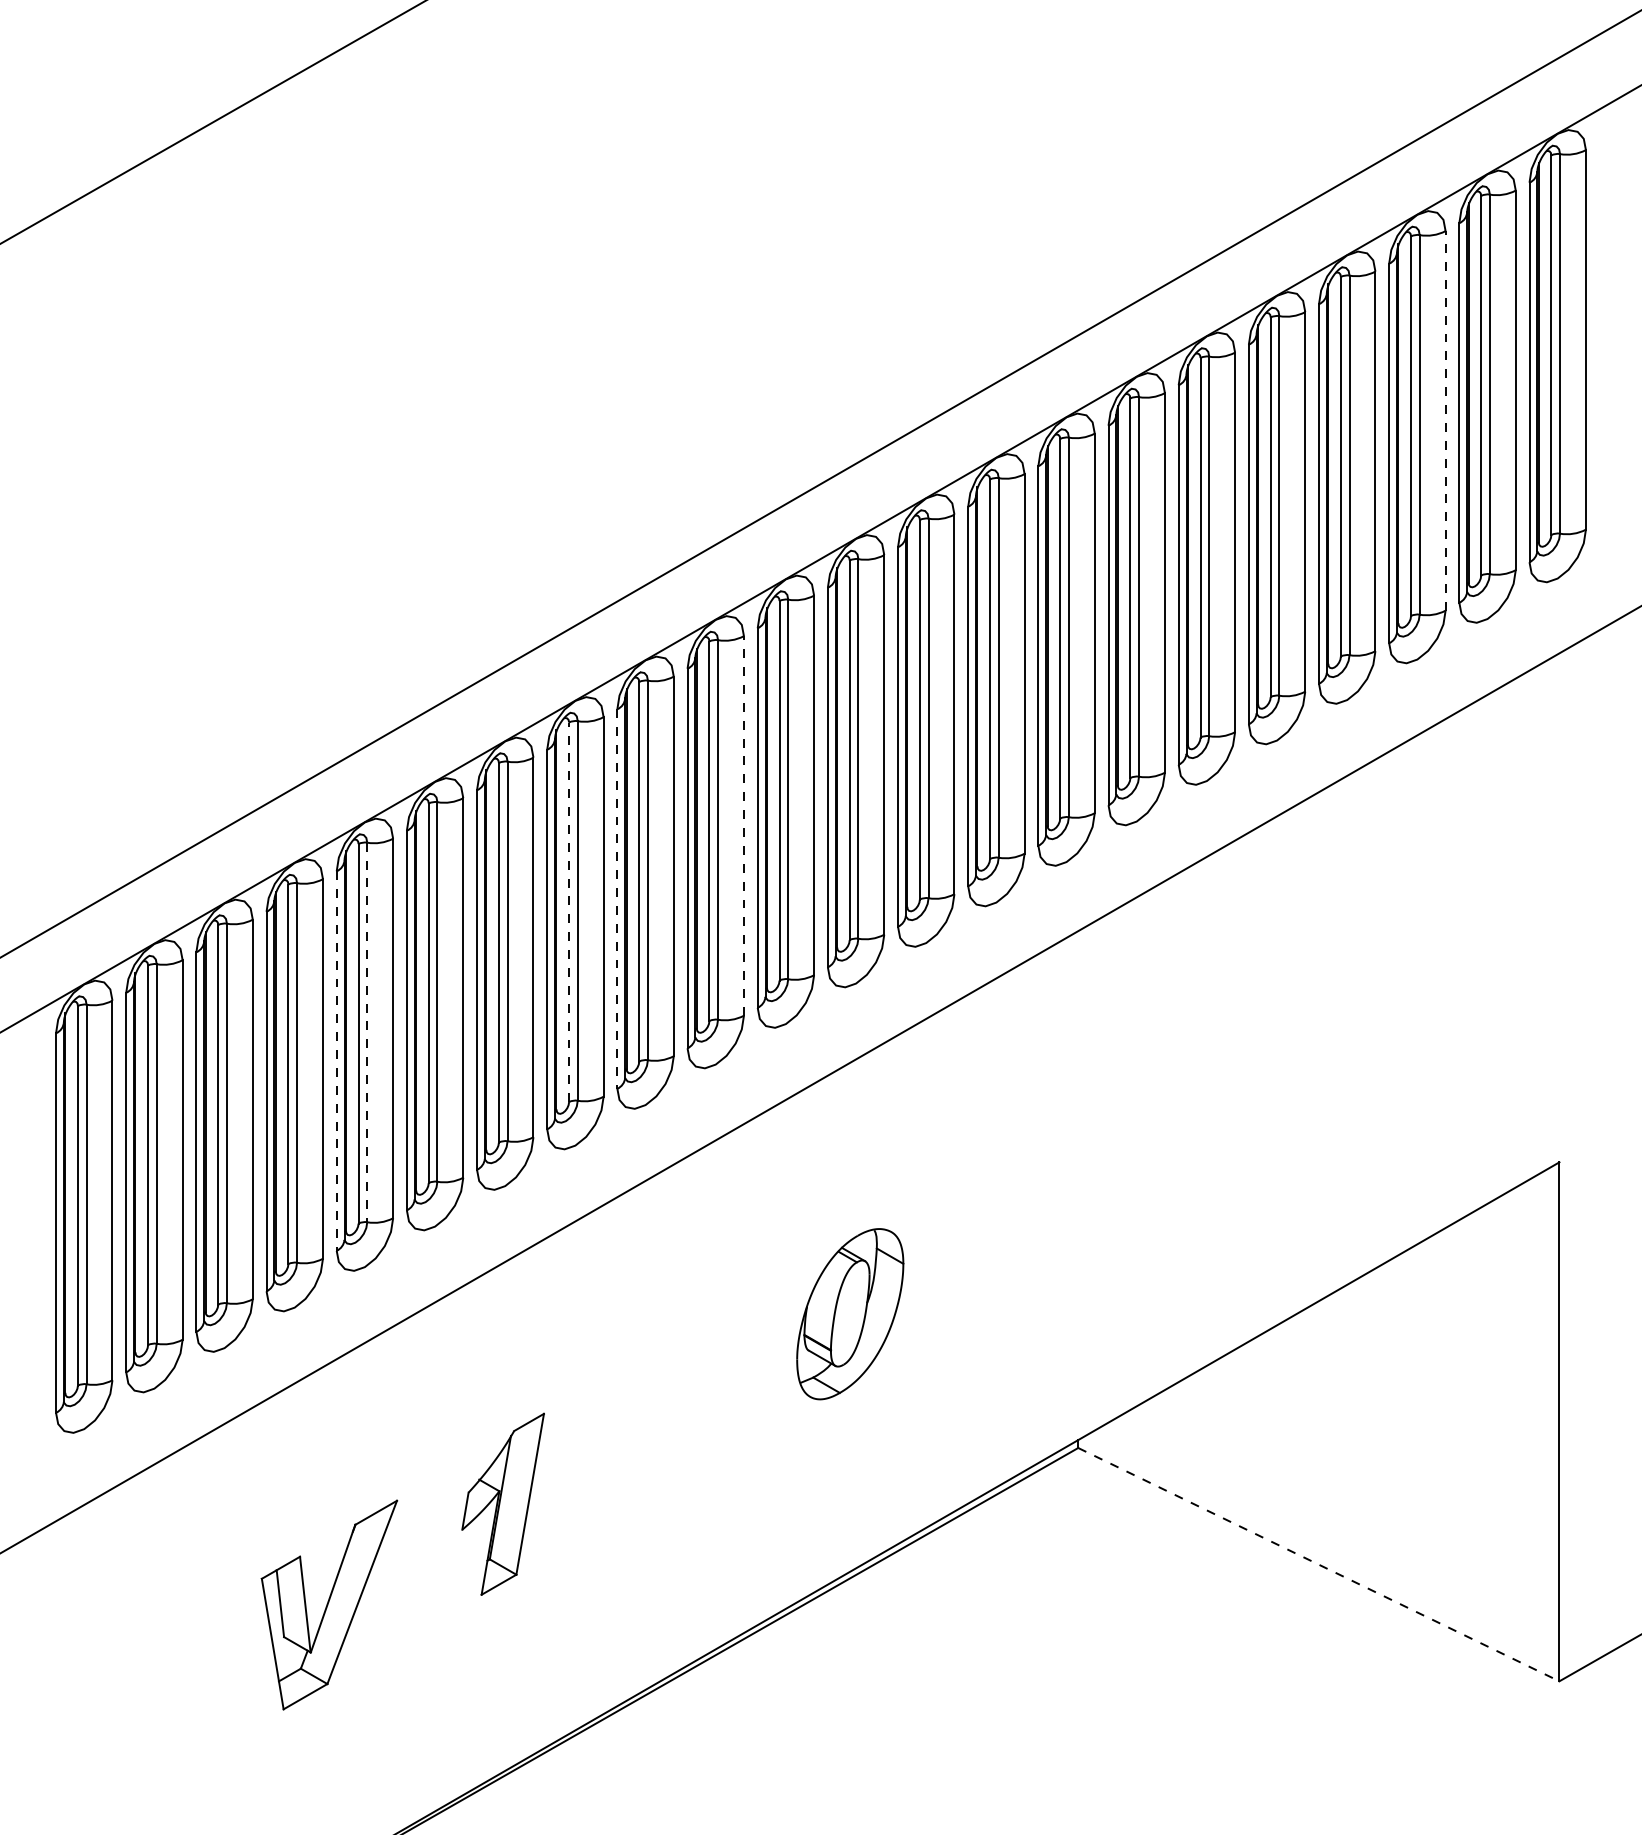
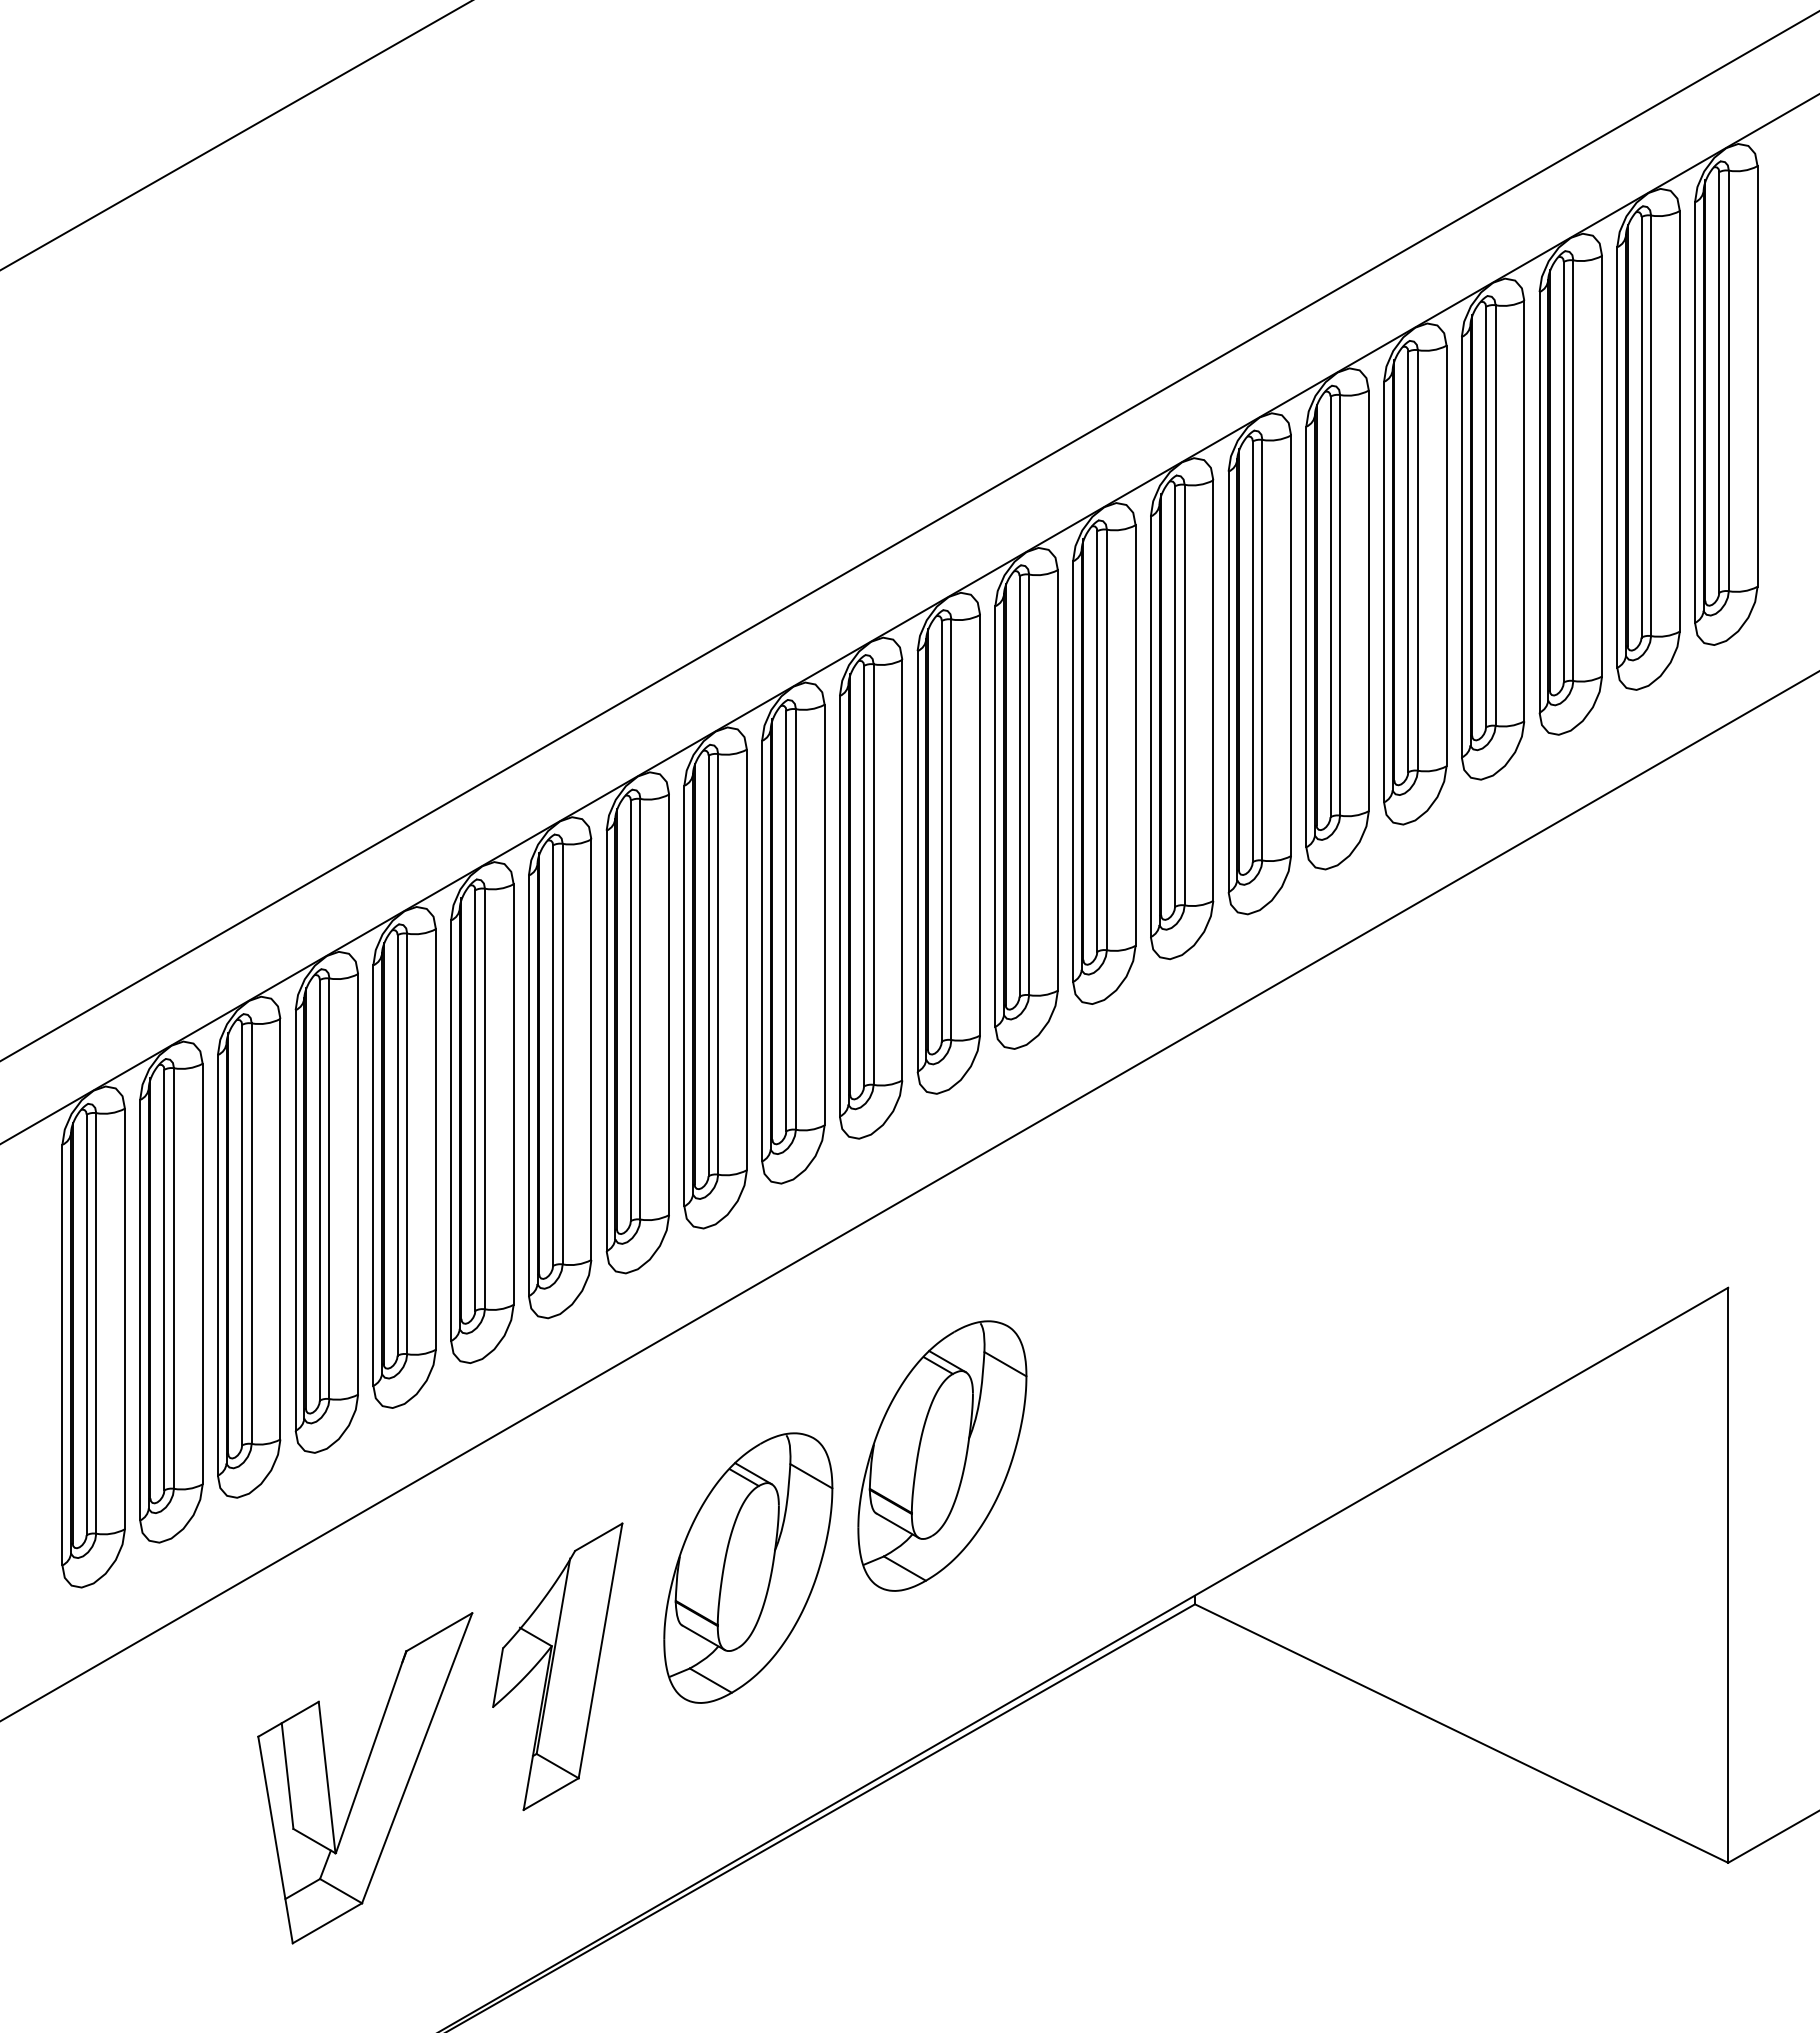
line: (1445, 420) -> (1602, 465), dashed -> solid
line: (743, 825) -> (824, 914), dashed -> solid
line: (617, 899) -> (684, 996), dashed -> solid
line: (568, 912) -> (630, 1010), dashed -> solid
line: (367, 1033) -> (407, 1144), dashed -> solid
line: (336, 1061) -> (373, 1176), dashed -> solid
part: (850, 1313) -> (942, 1455), size x1.43
part: (675, 1414) -> (748, 1567), added
part: (502, 1504) -> (557, 1666), size x1.43
line: (1319, 1564) -> (1462, 1733), dashed -> solid
part: (329, 1605) -> (365, 1778), size x1.43

